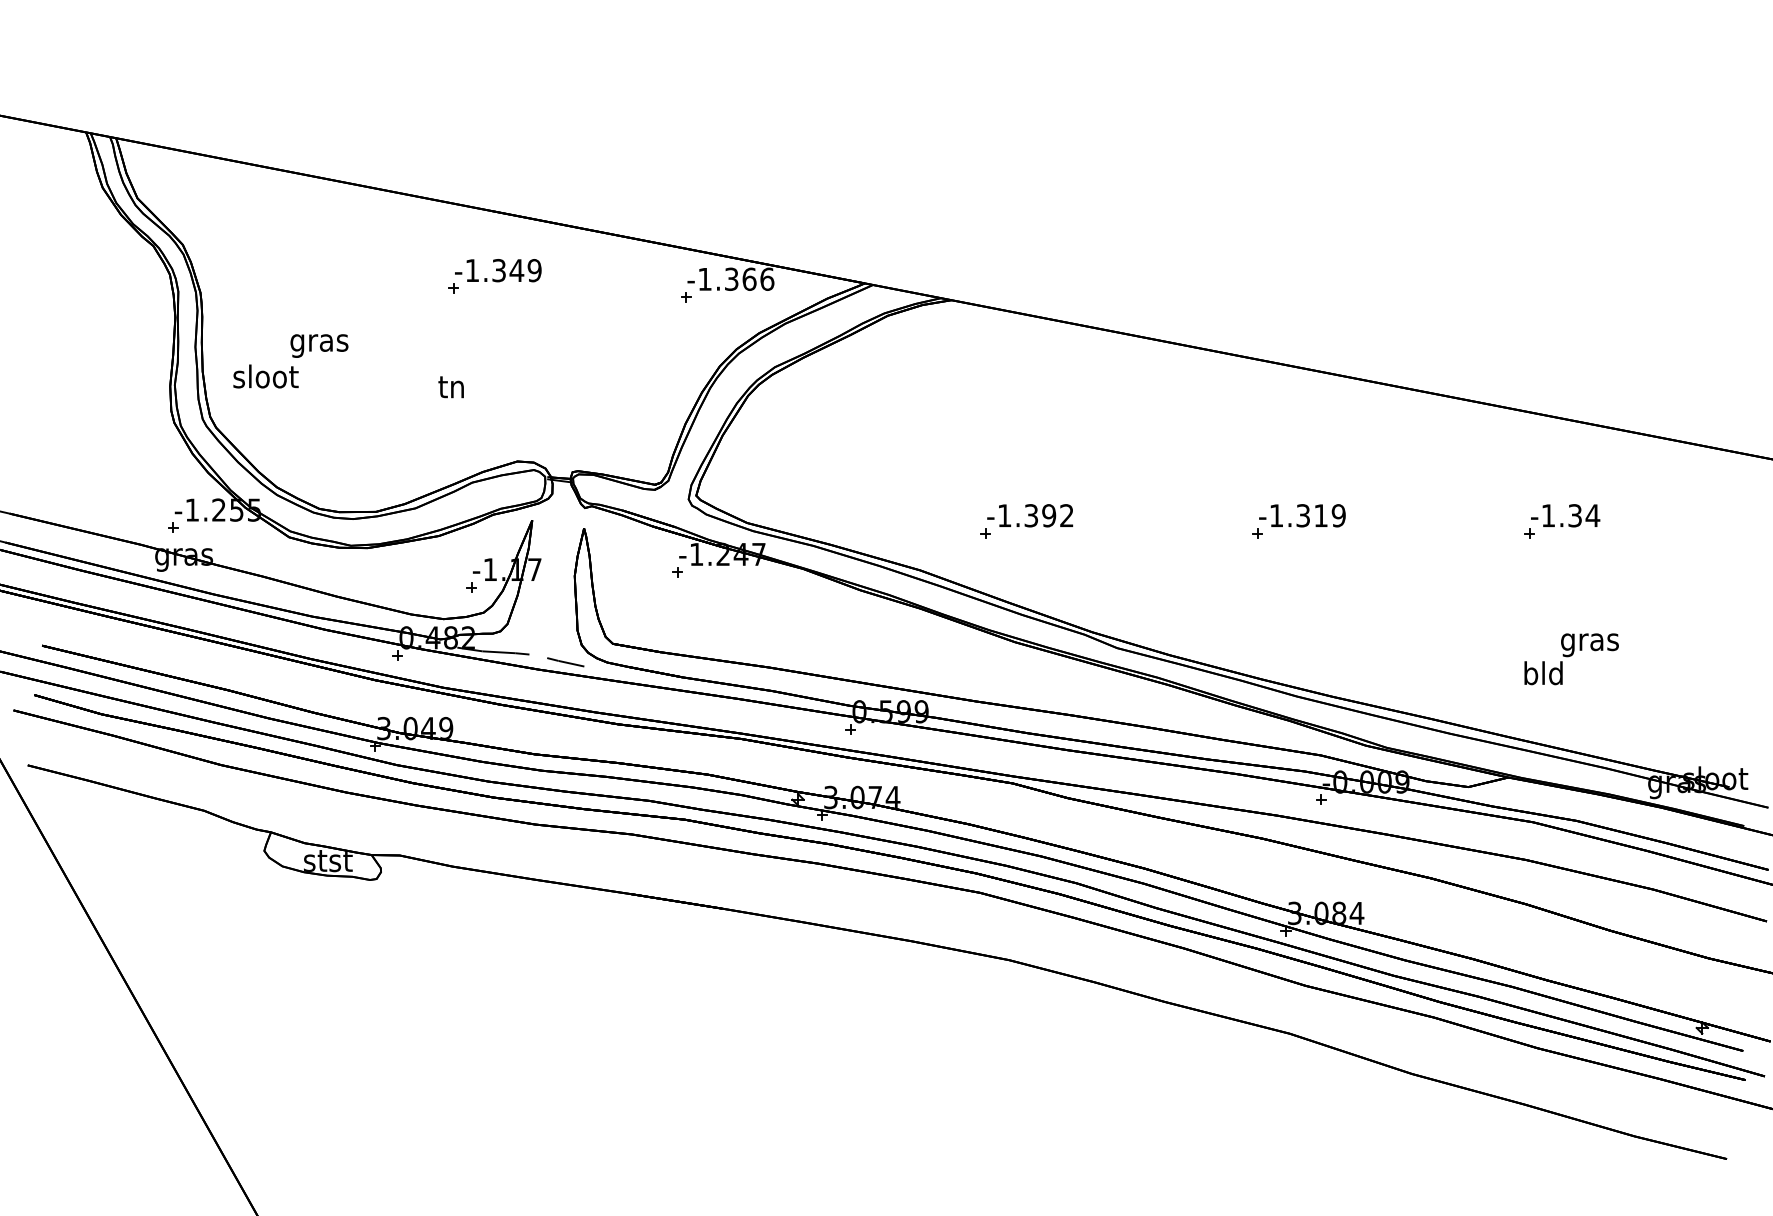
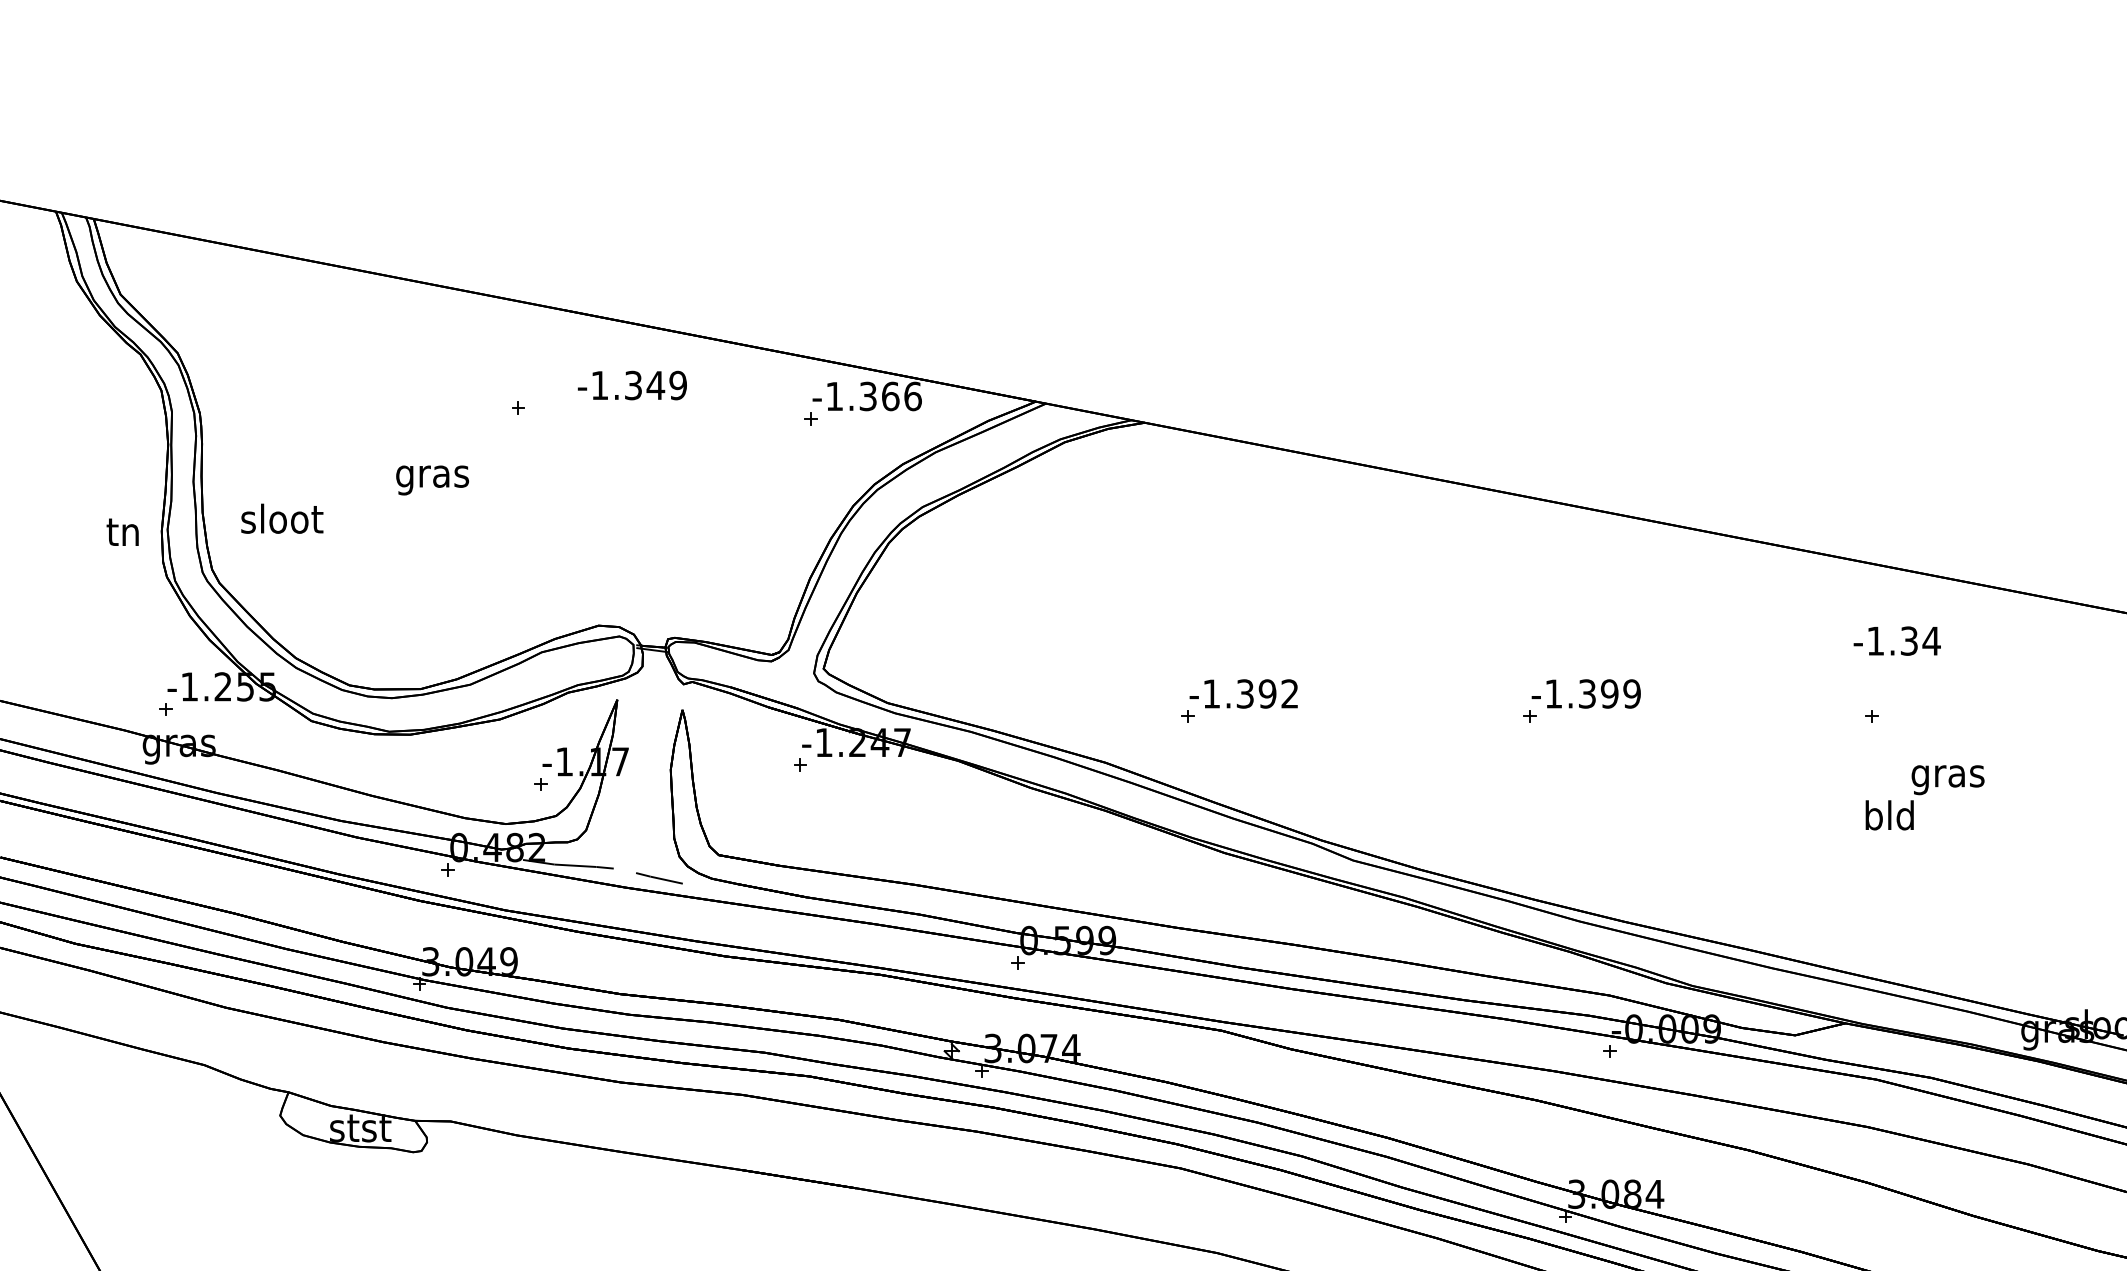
text: (498, 270) -> (632, 385), moved
text: (319, 345) -> (432, 479), moved
text: (450, 387) -> (121, 532), moved
text: (1320, 515) -> (1609, 693), -1.319 -> -1.399
text: (1565, 515) -> (1897, 640), moved
text: (1571, 659) -> (1924, 798), moved

